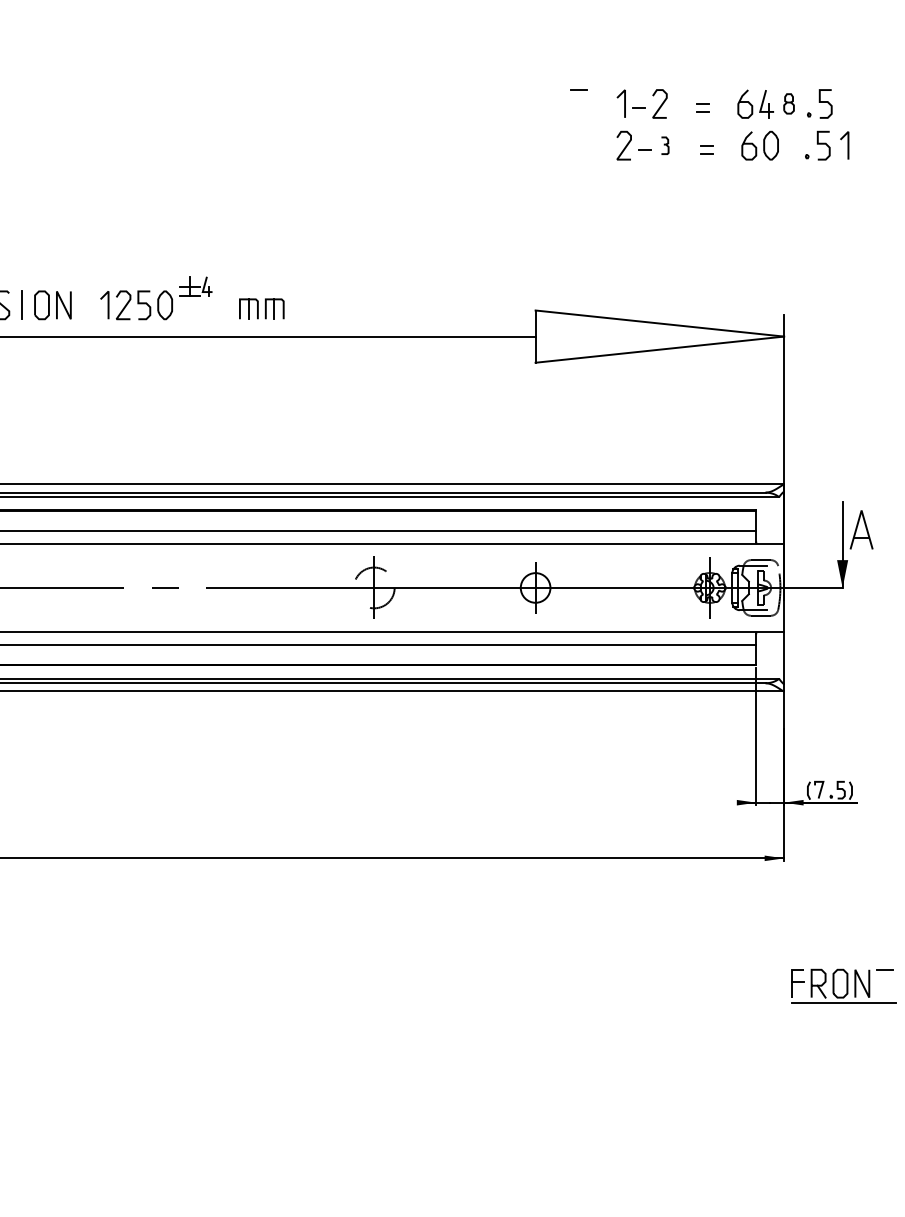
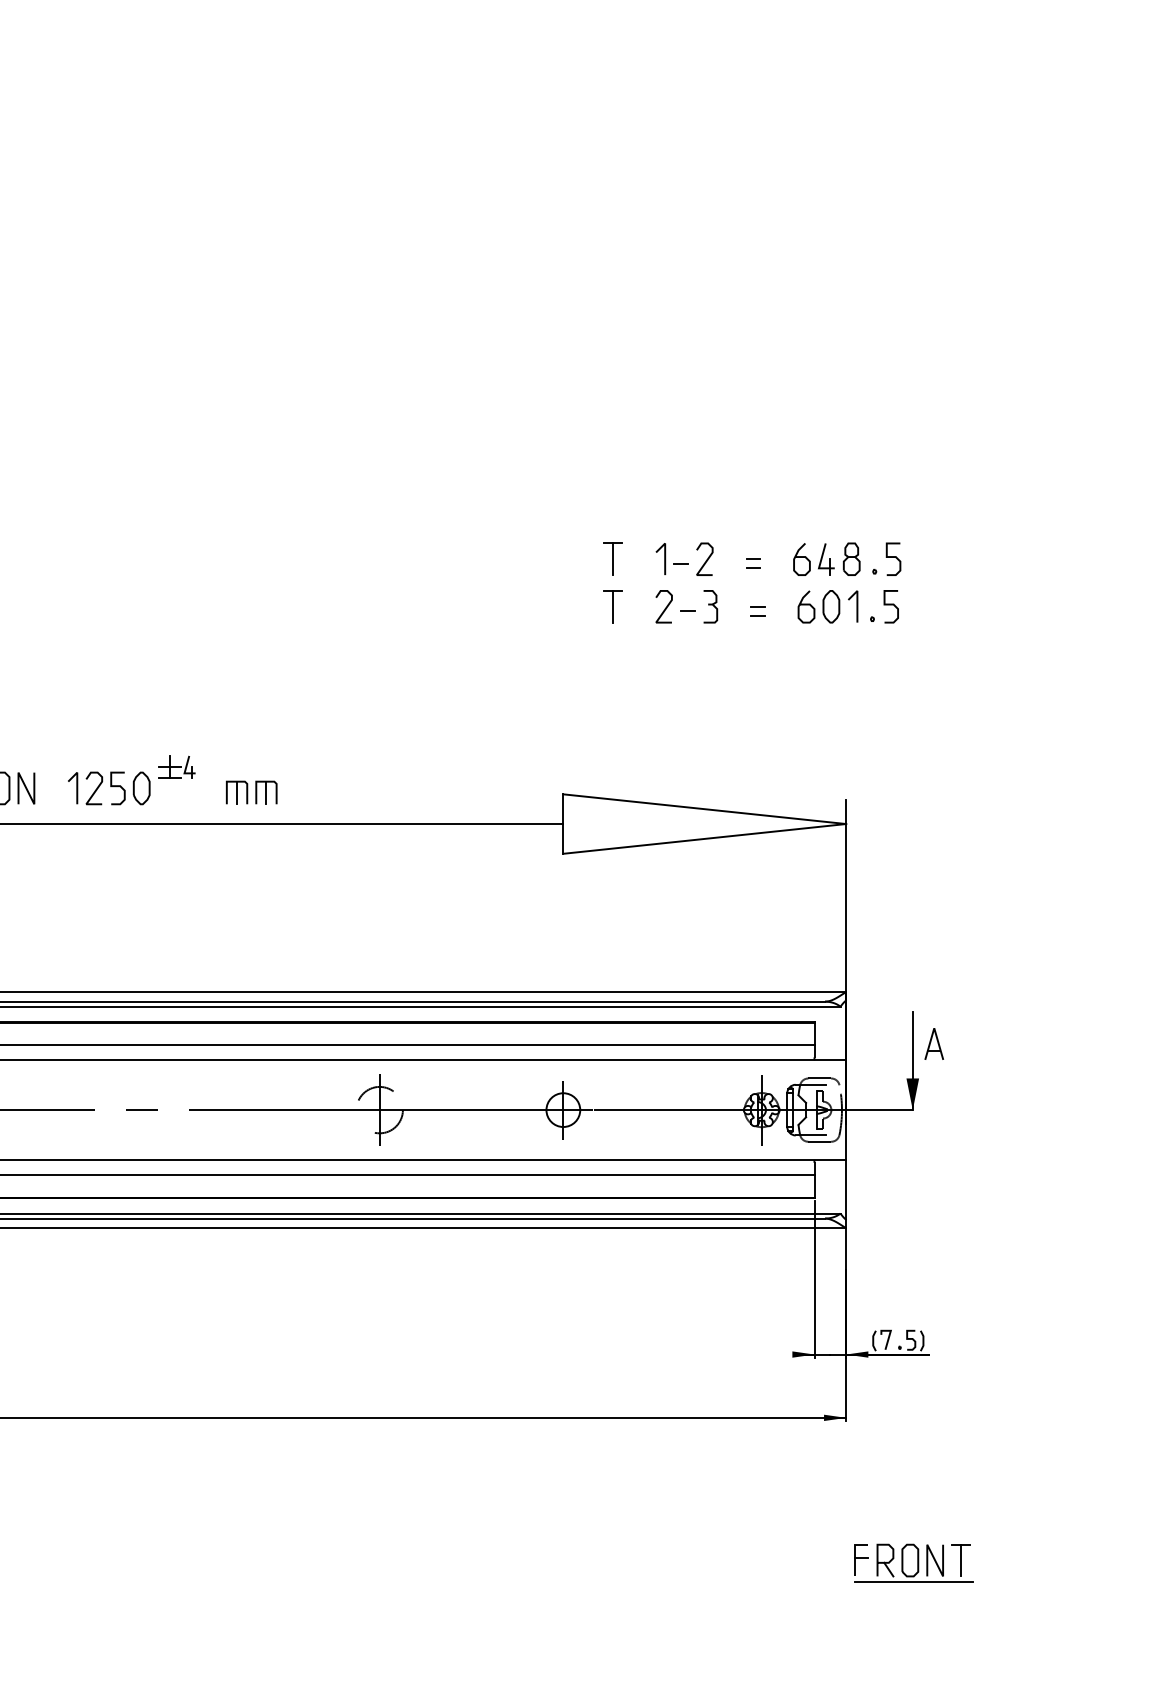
part: (788, 103) -> (851, 558), size x1.43
line: (579, 104) -> (613, 559), added
part: (578, 145) -> (612, 606), added
part: (664, 145) -> (710, 606), size x1.67
line: (847, 145) -> (856, 606), moved
part: (860, 529) -> (933, 1043), size x0.71
line: (885, 983) -> (961, 1560), added

